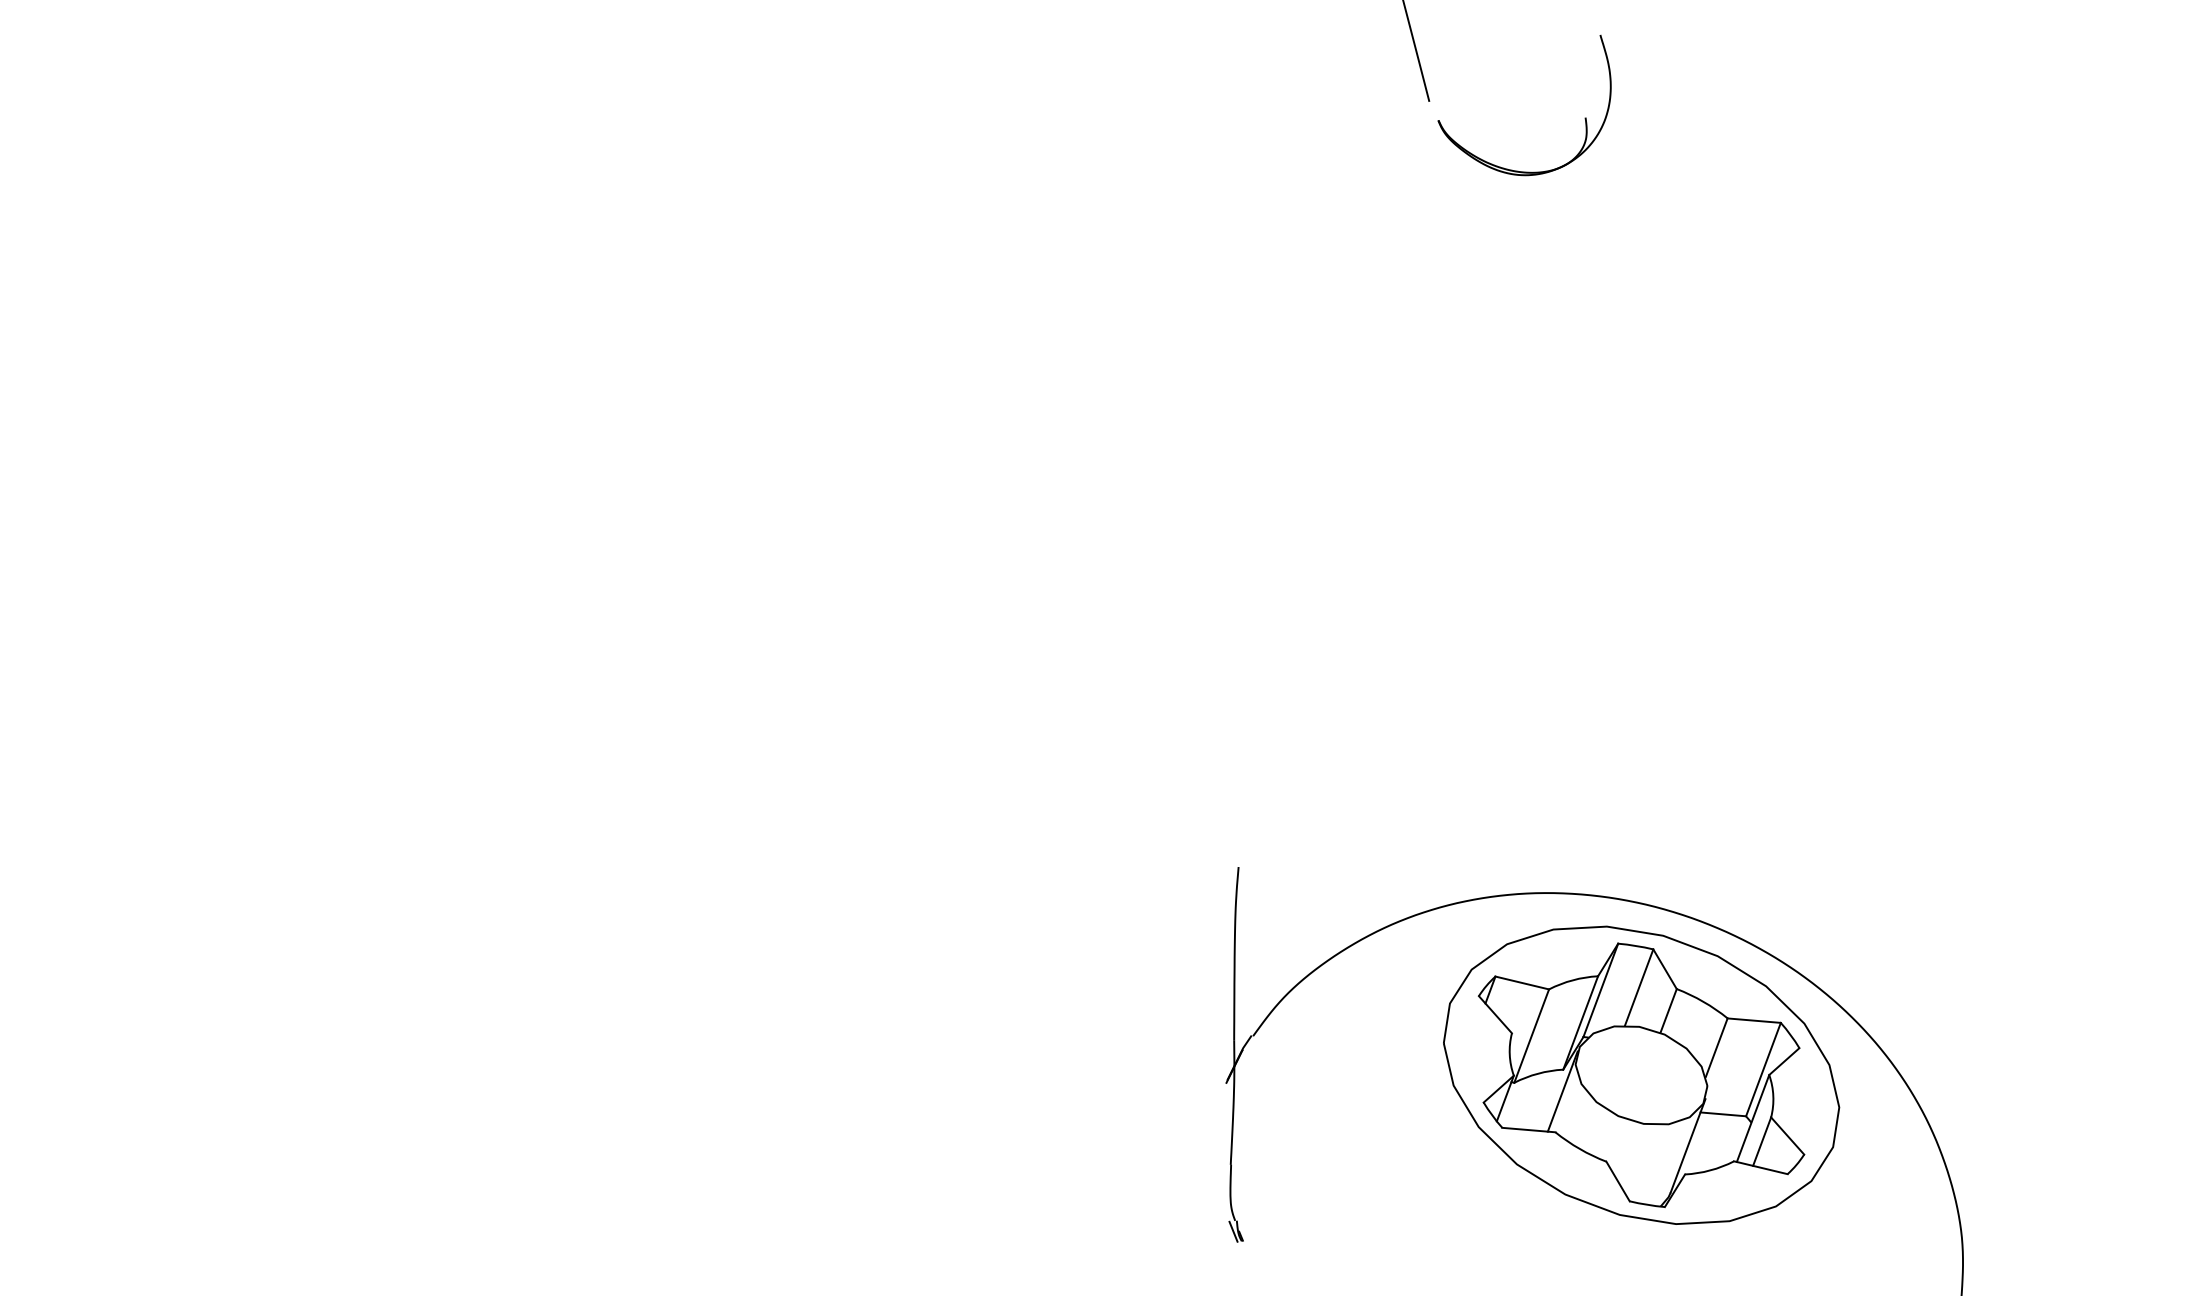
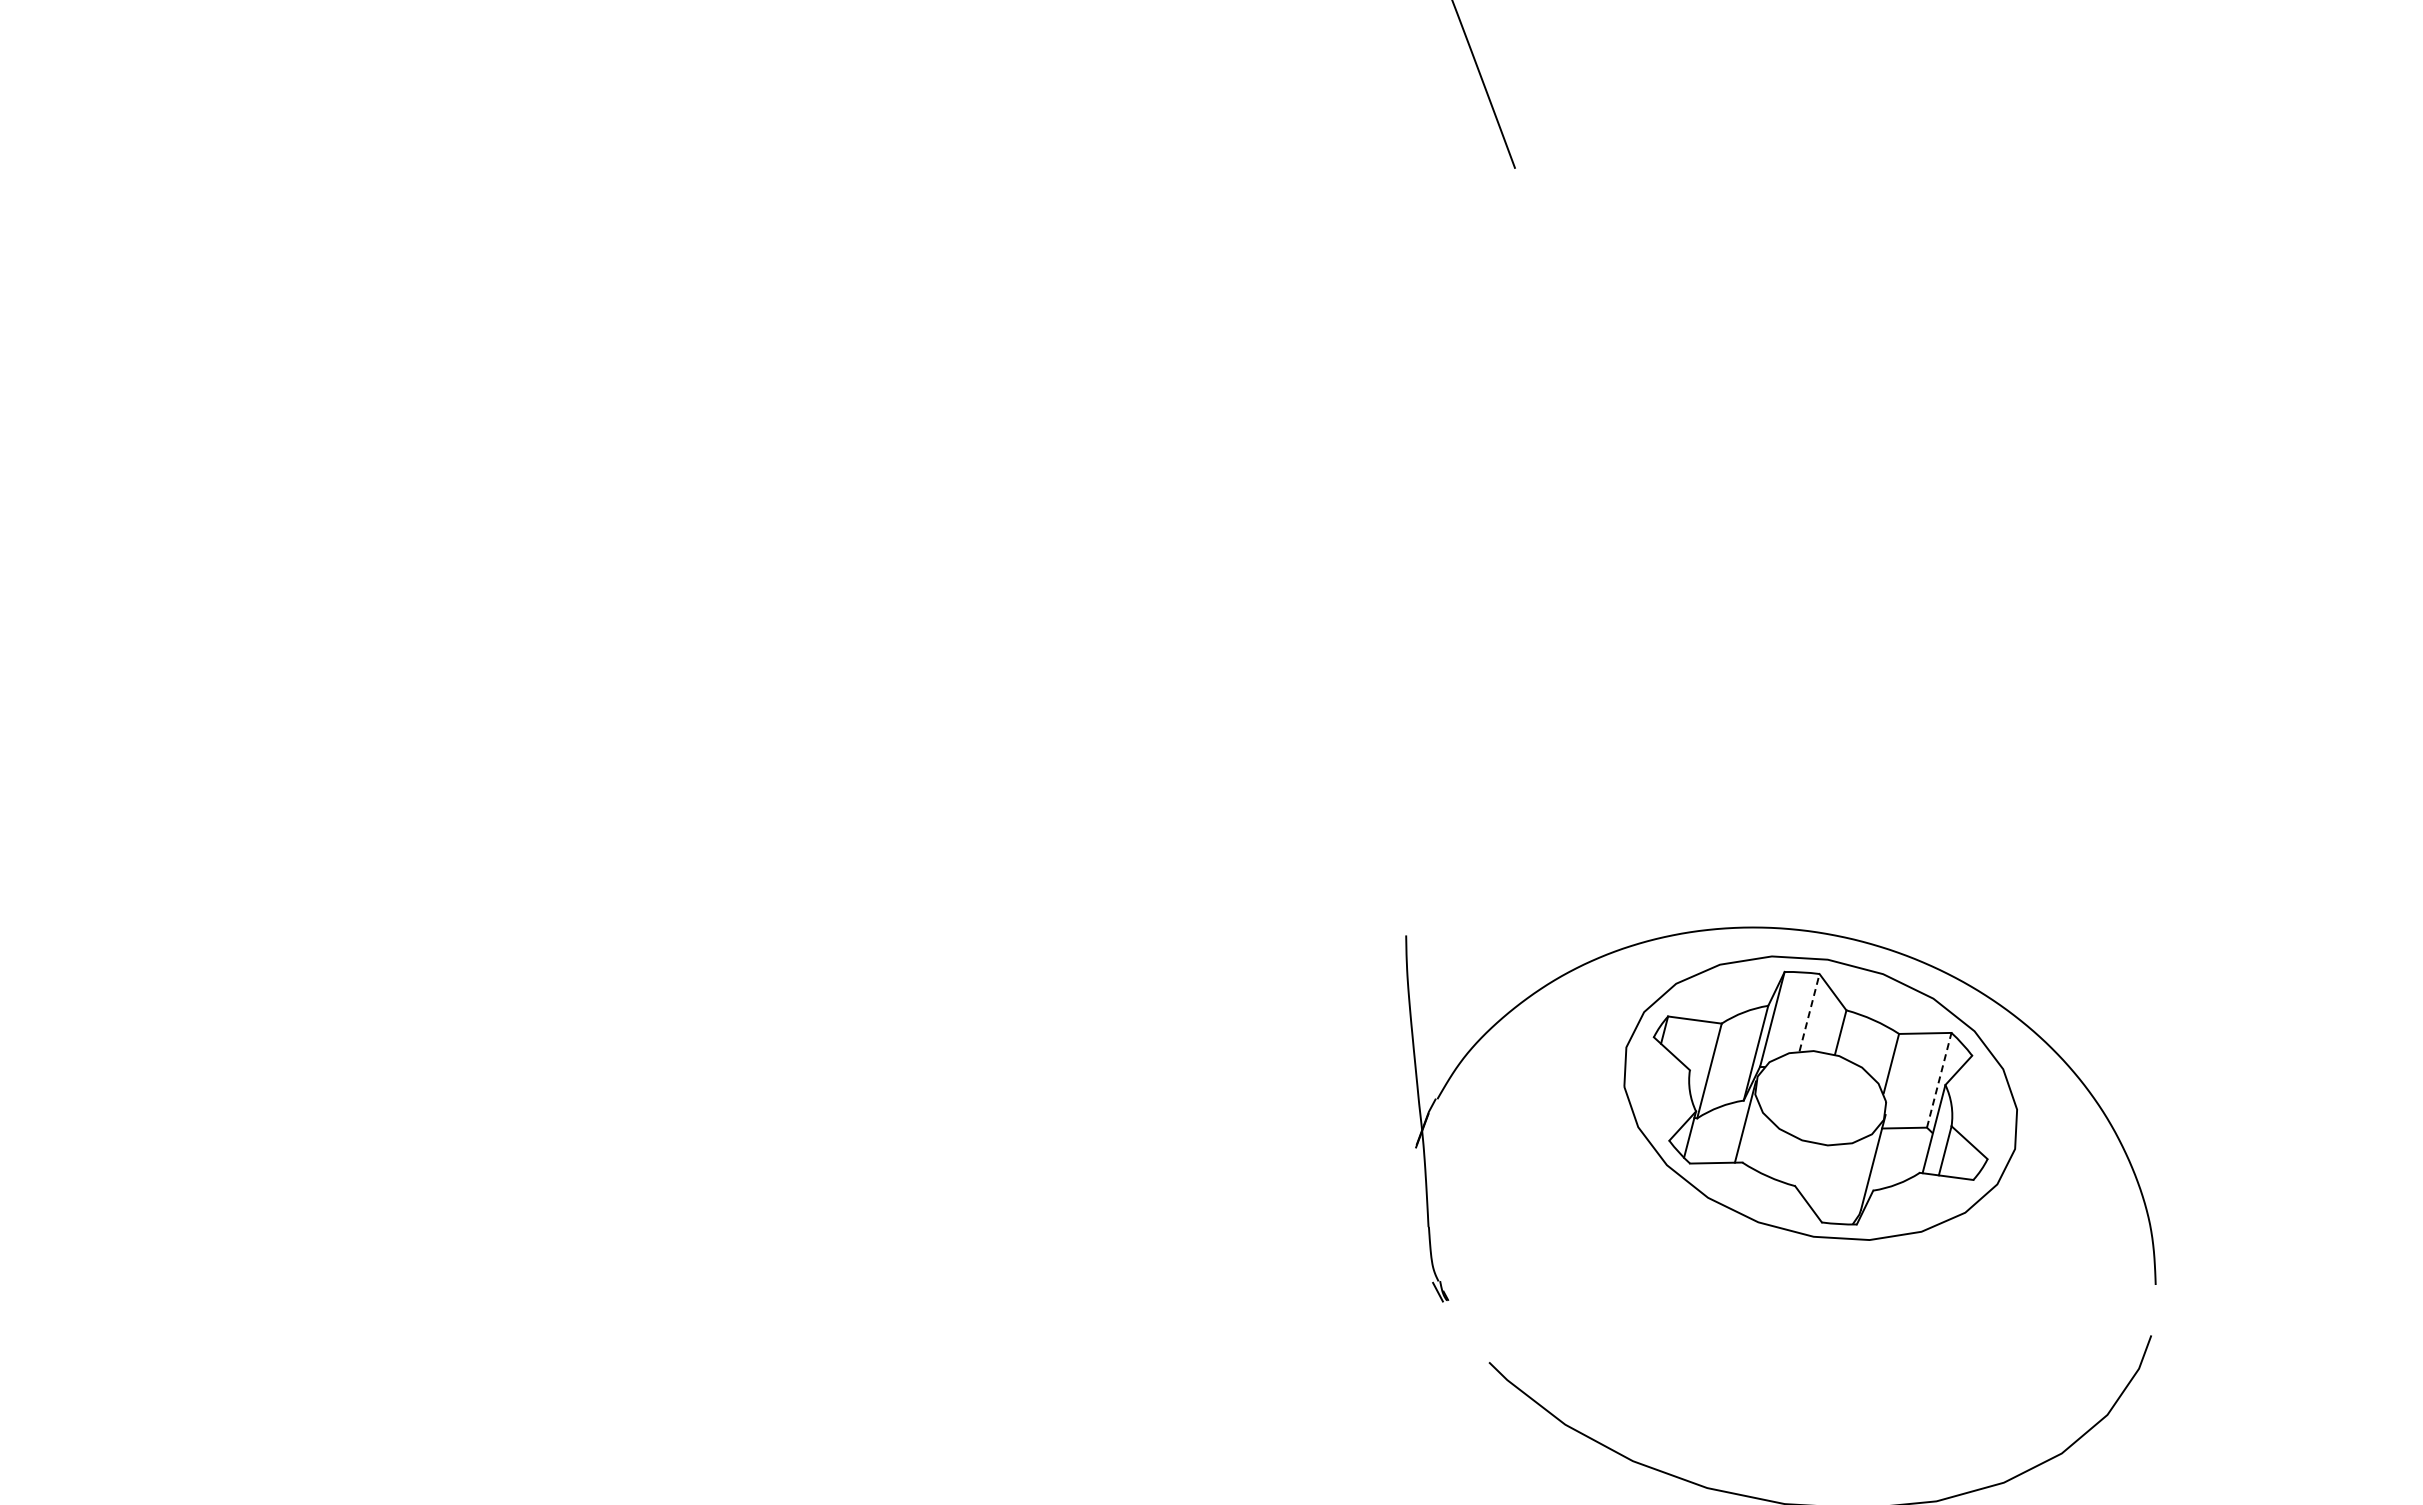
part: (1584, 117) -> (1668, 168), removed
line: (1639, 987) -> (1809, 1012), solid -> dashed
line: (1763, 1069) -> (1939, 1080), solid -> dashed

